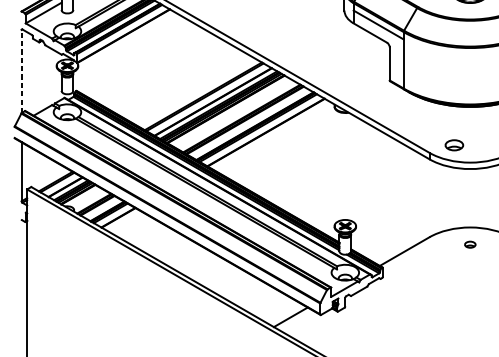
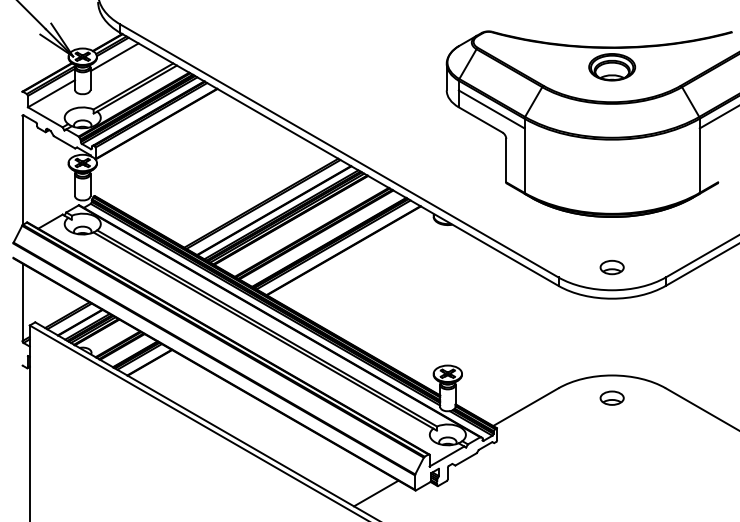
line: (21, 71) -> (22, 170), dashed -> solid
part: (453, 145) -> (611, 267), moved
part: (469, 244) -> (611, 397), size x1.67

